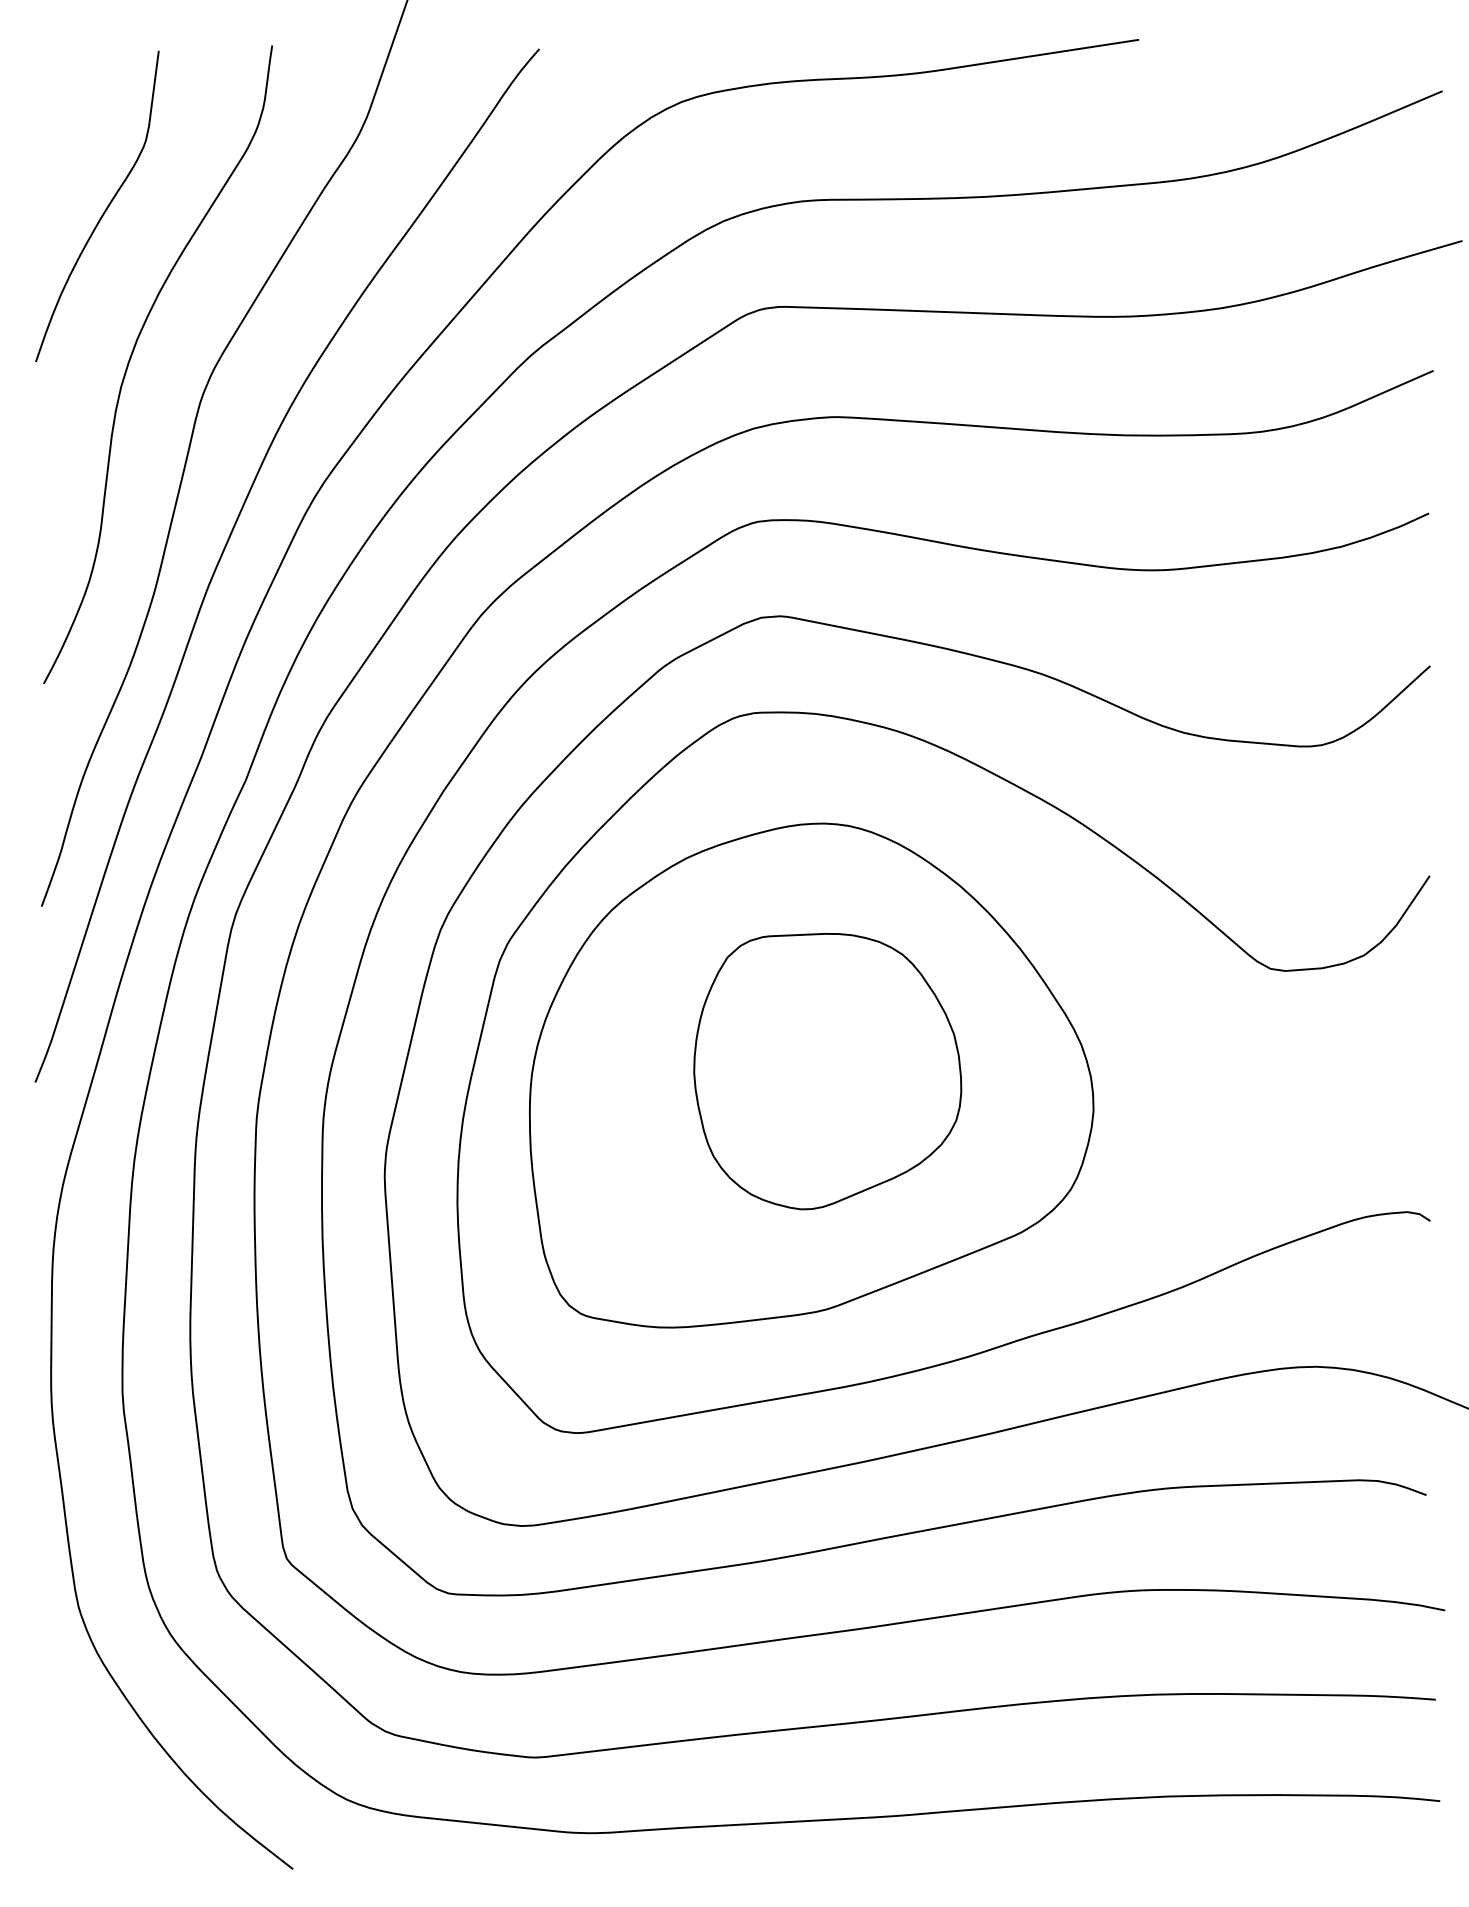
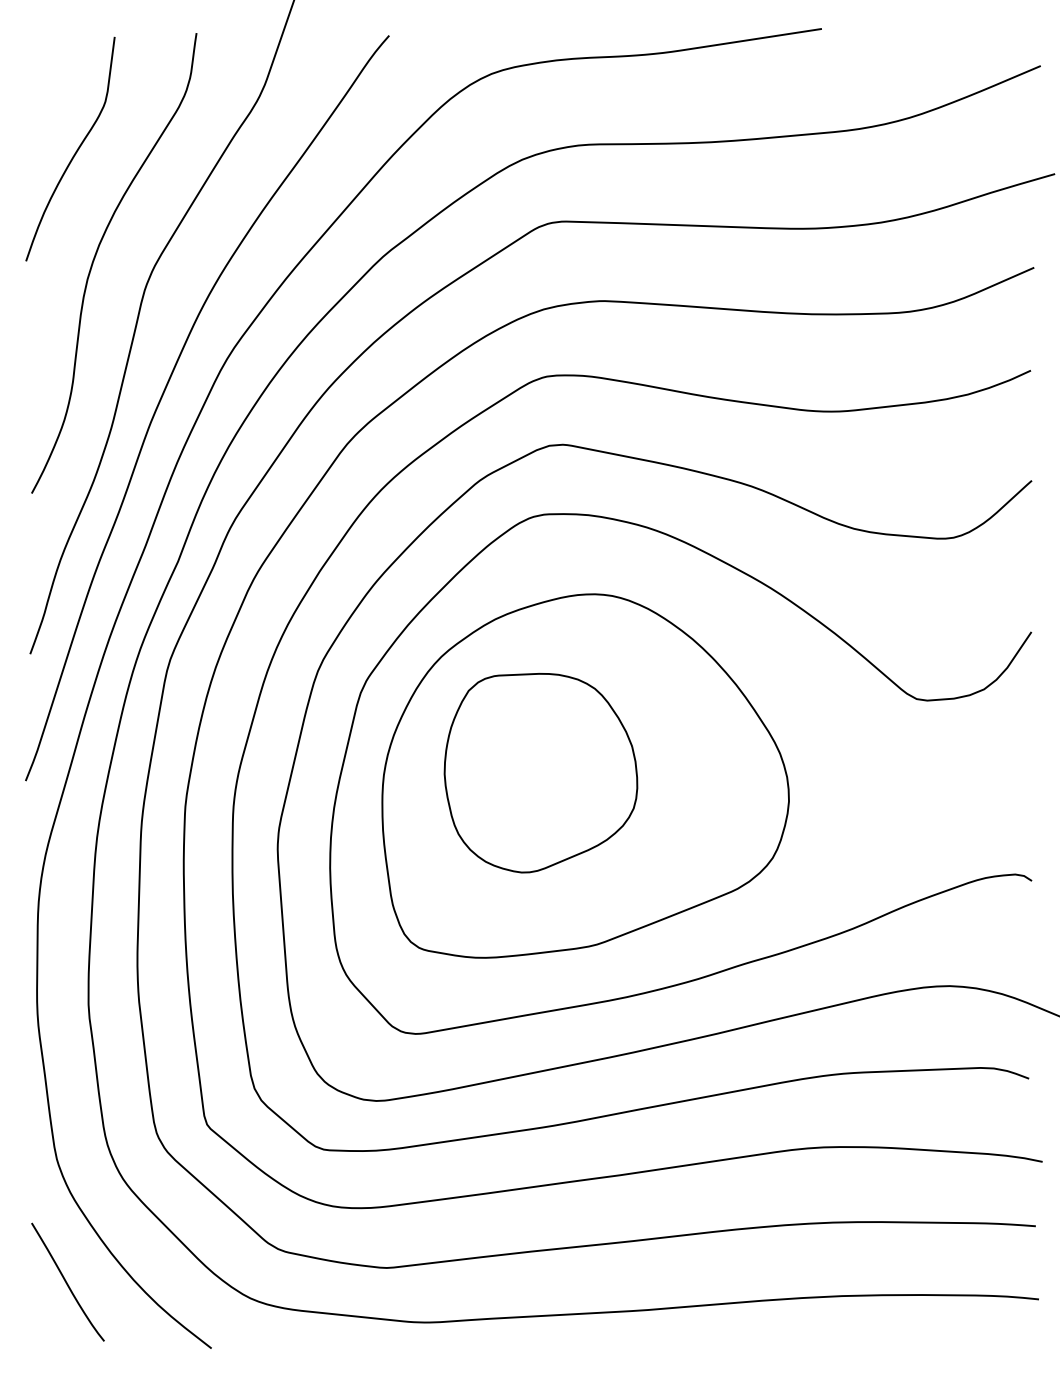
part: (827, 1071) -> (540, 773), moved
curve: (92, 1777) -> (66, 1282), added

